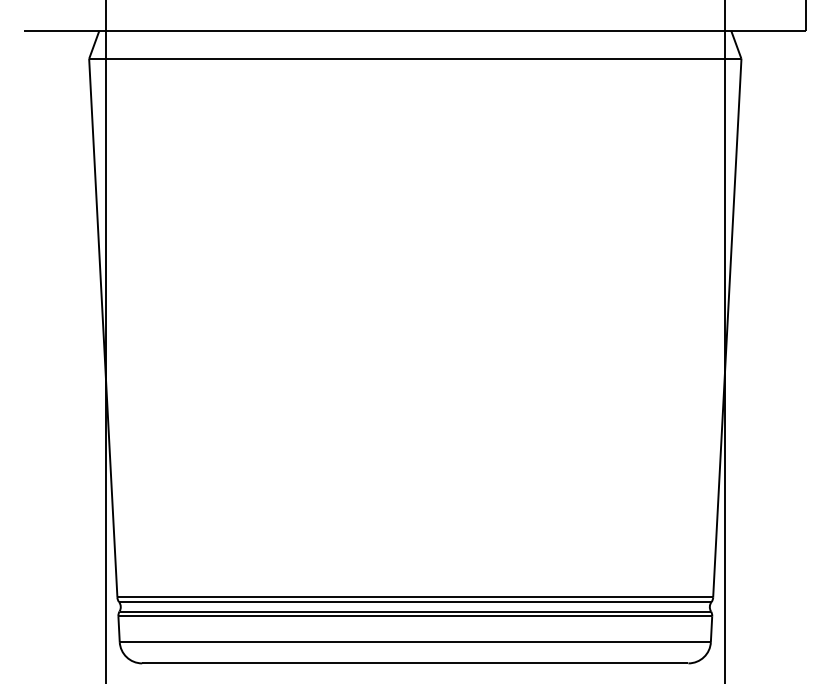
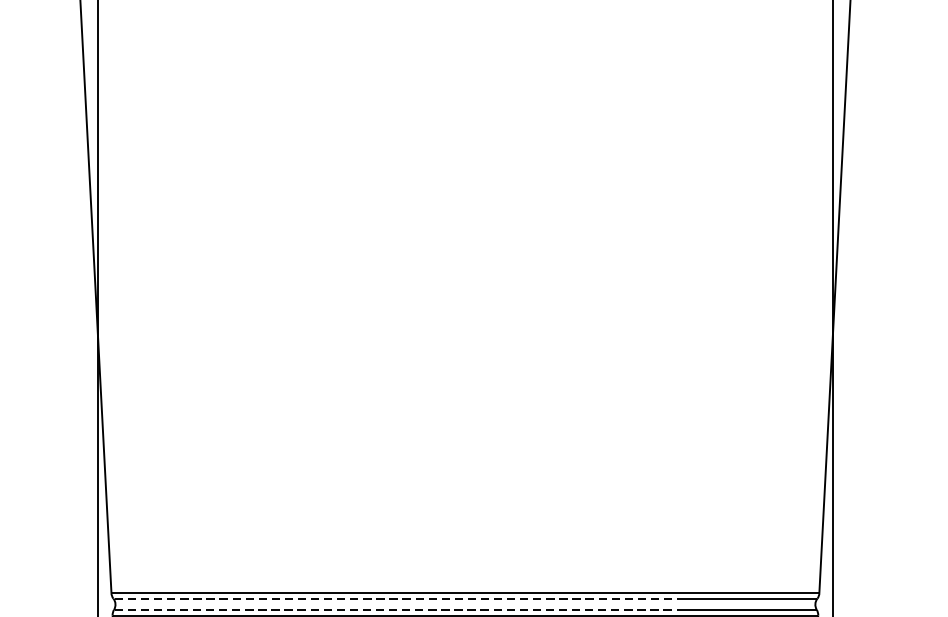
line: (359, 601) -> (399, 598), solid -> dashed
line: (359, 611) -> (399, 609), solid -> dashed

